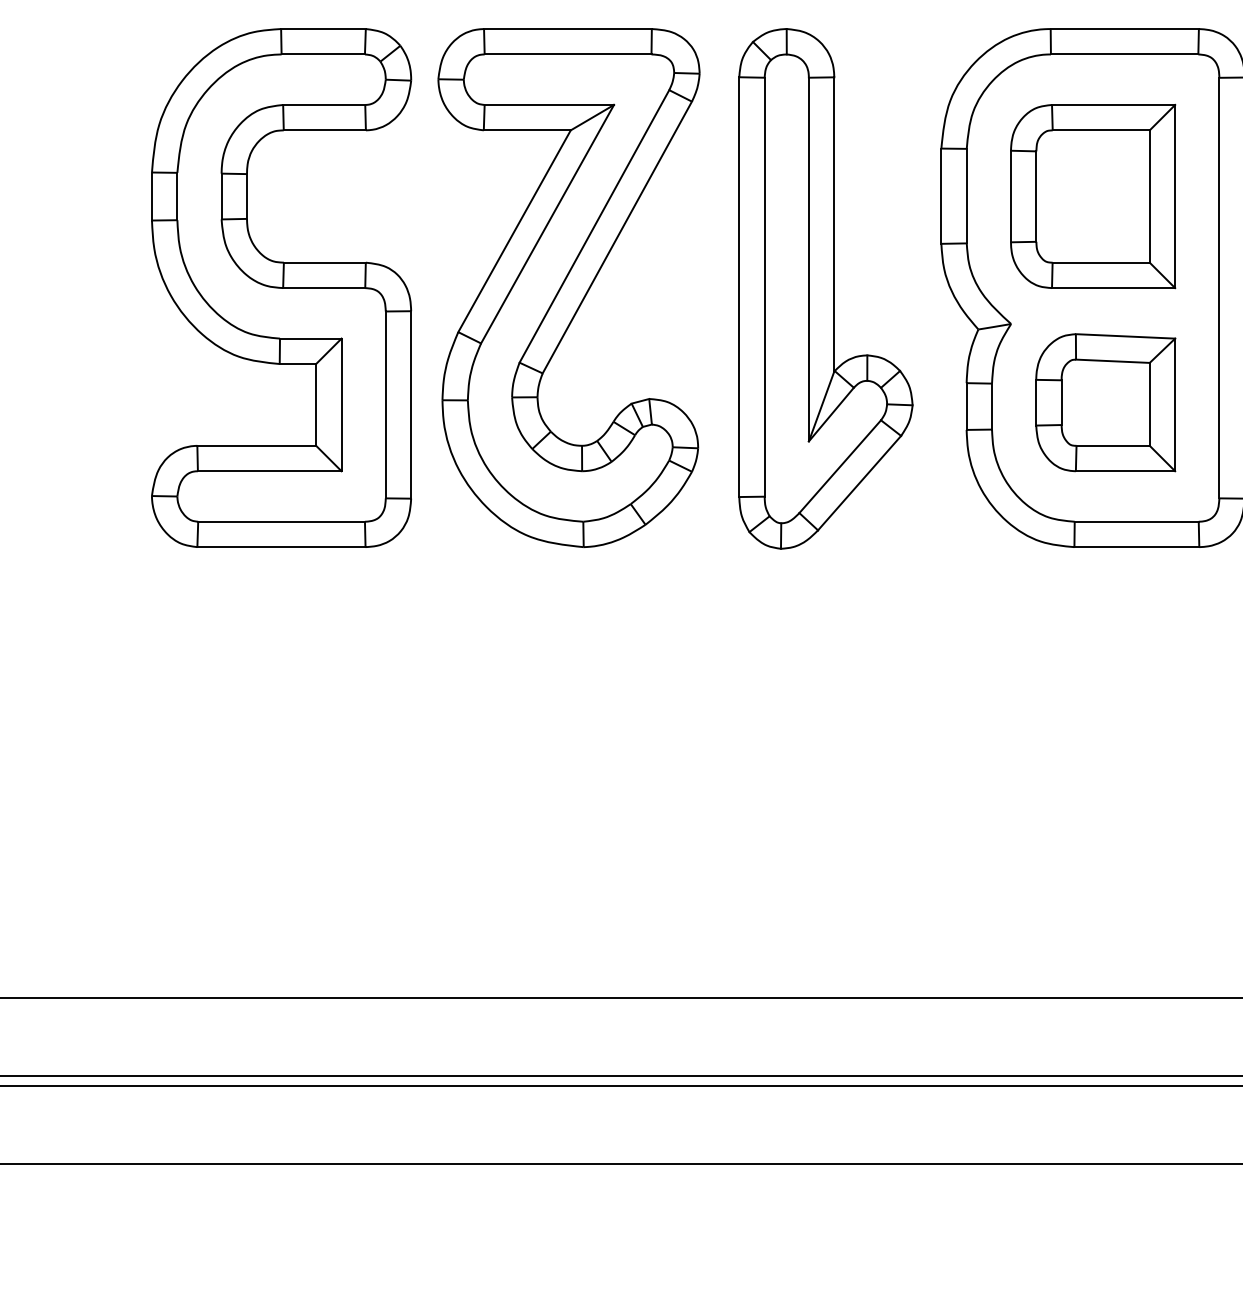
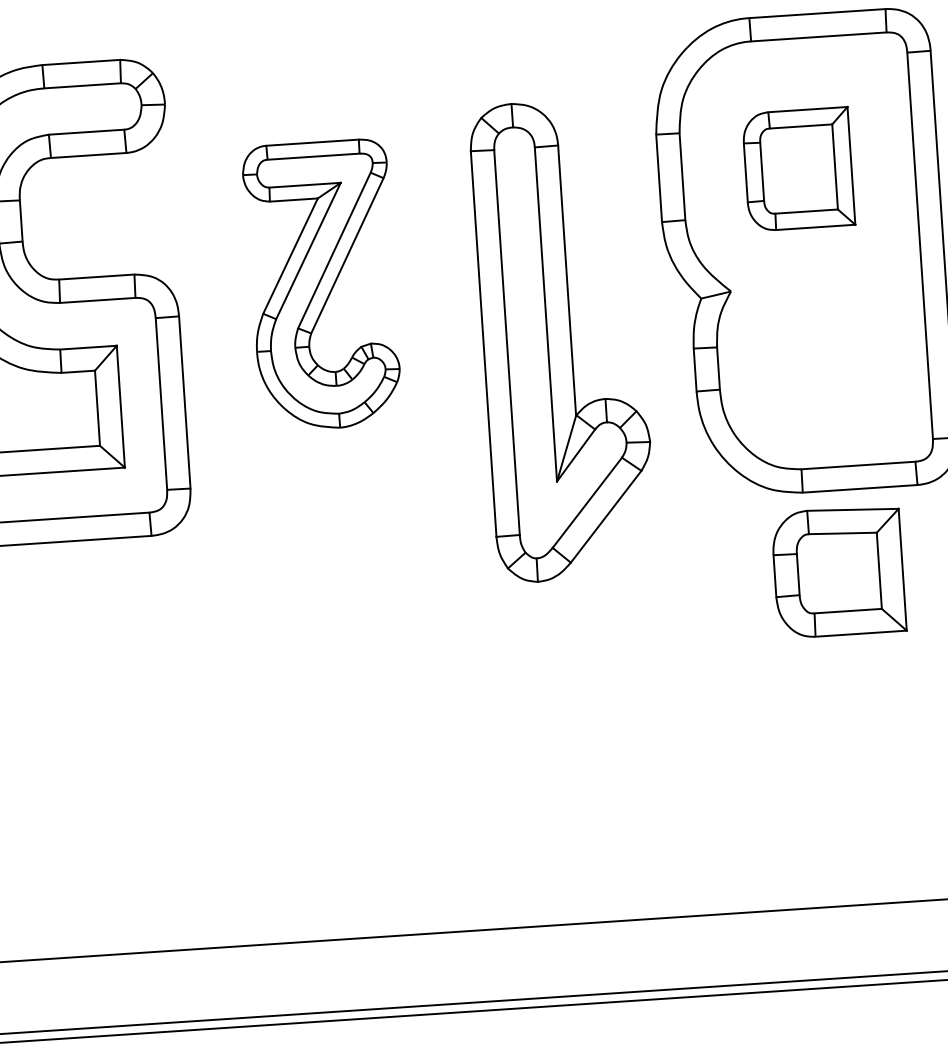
part: (1093, 196) -> (798, 169), size x0.7
part: (568, 287) -> (322, 284), size x0.6
part: (825, 288) -> (562, 340), moved
part: (1105, 402) -> (838, 571), moved

